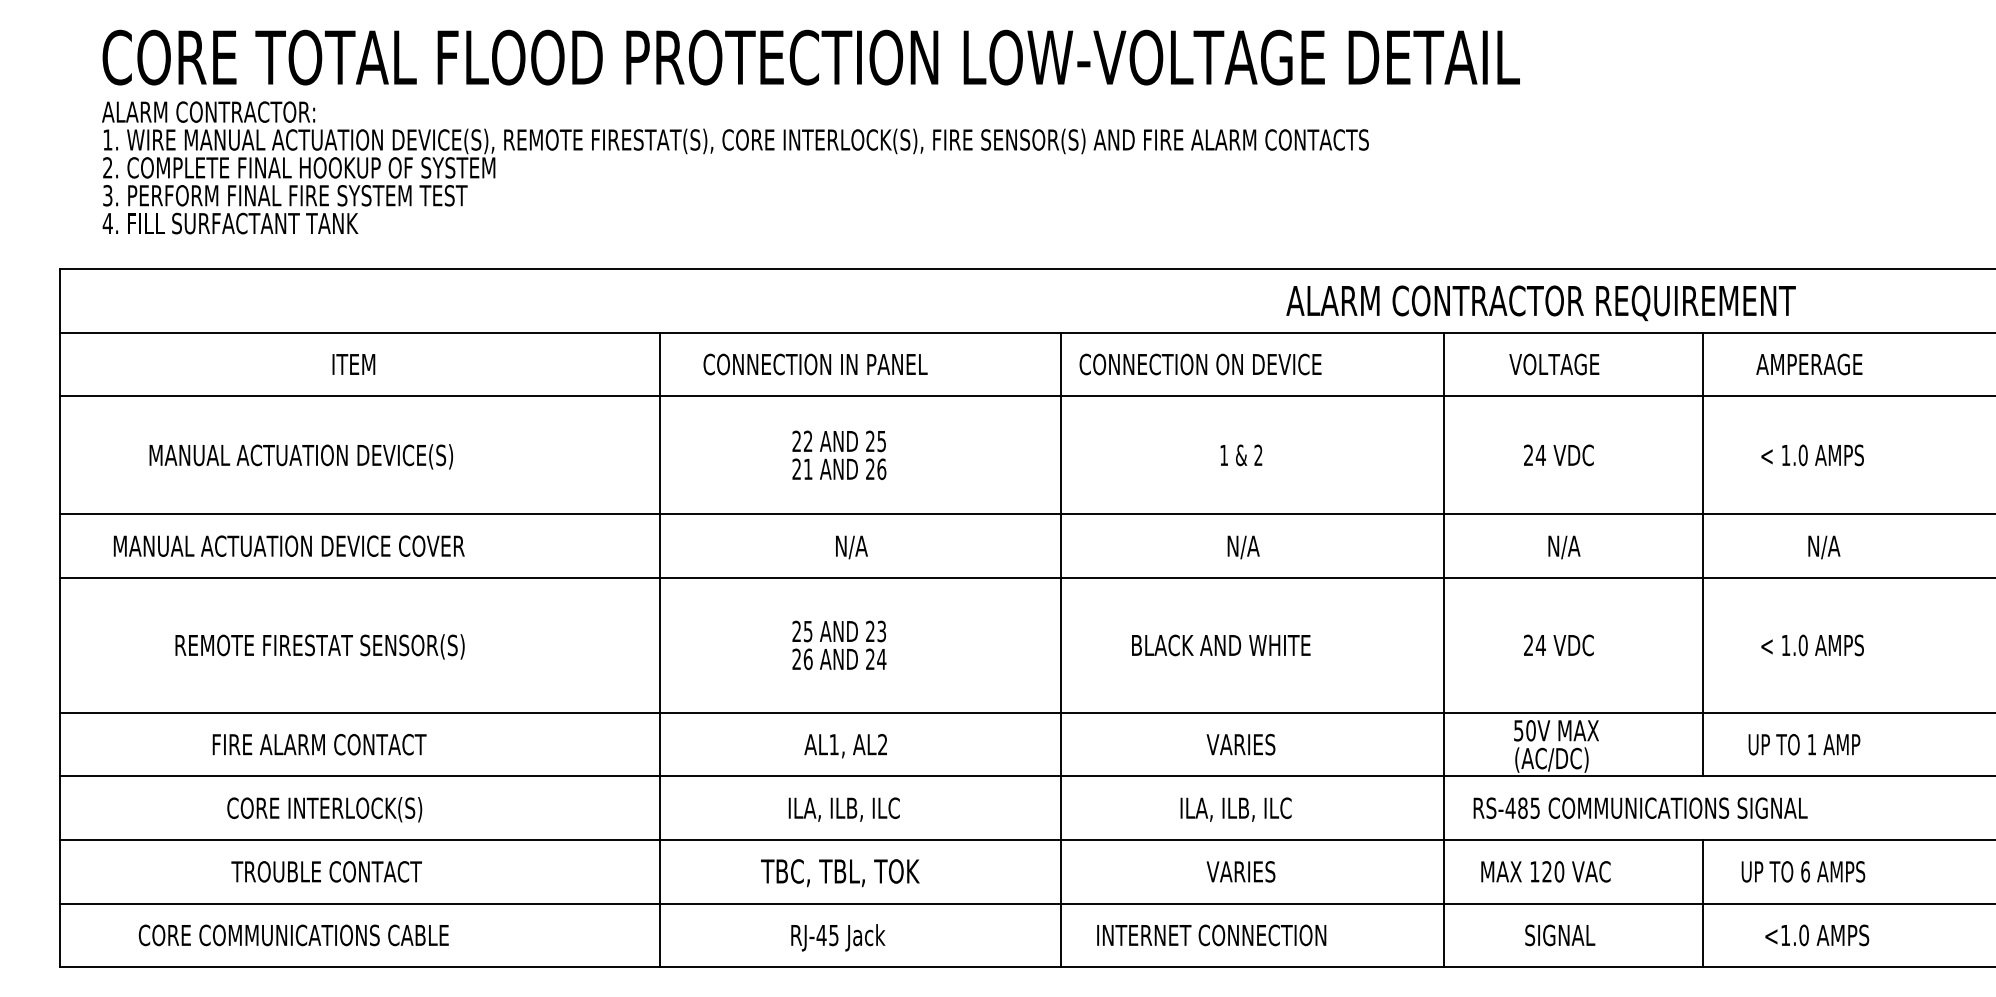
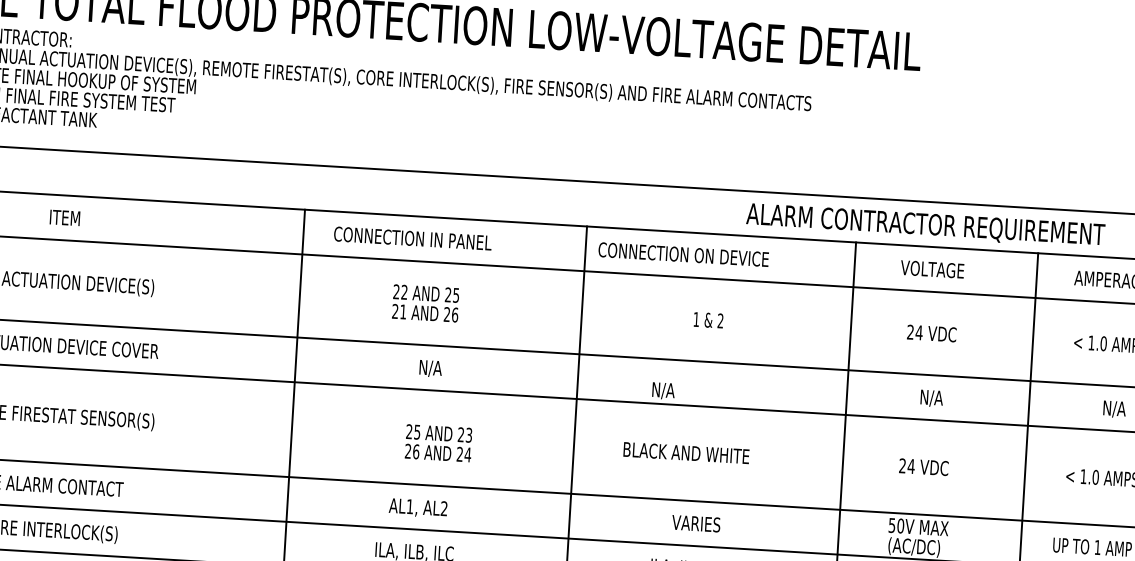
text: (353, 364) -> (64, 217), moved
text: (1243, 547) -> (663, 391), moved
text: (839, 645) -> (438, 443), moved

